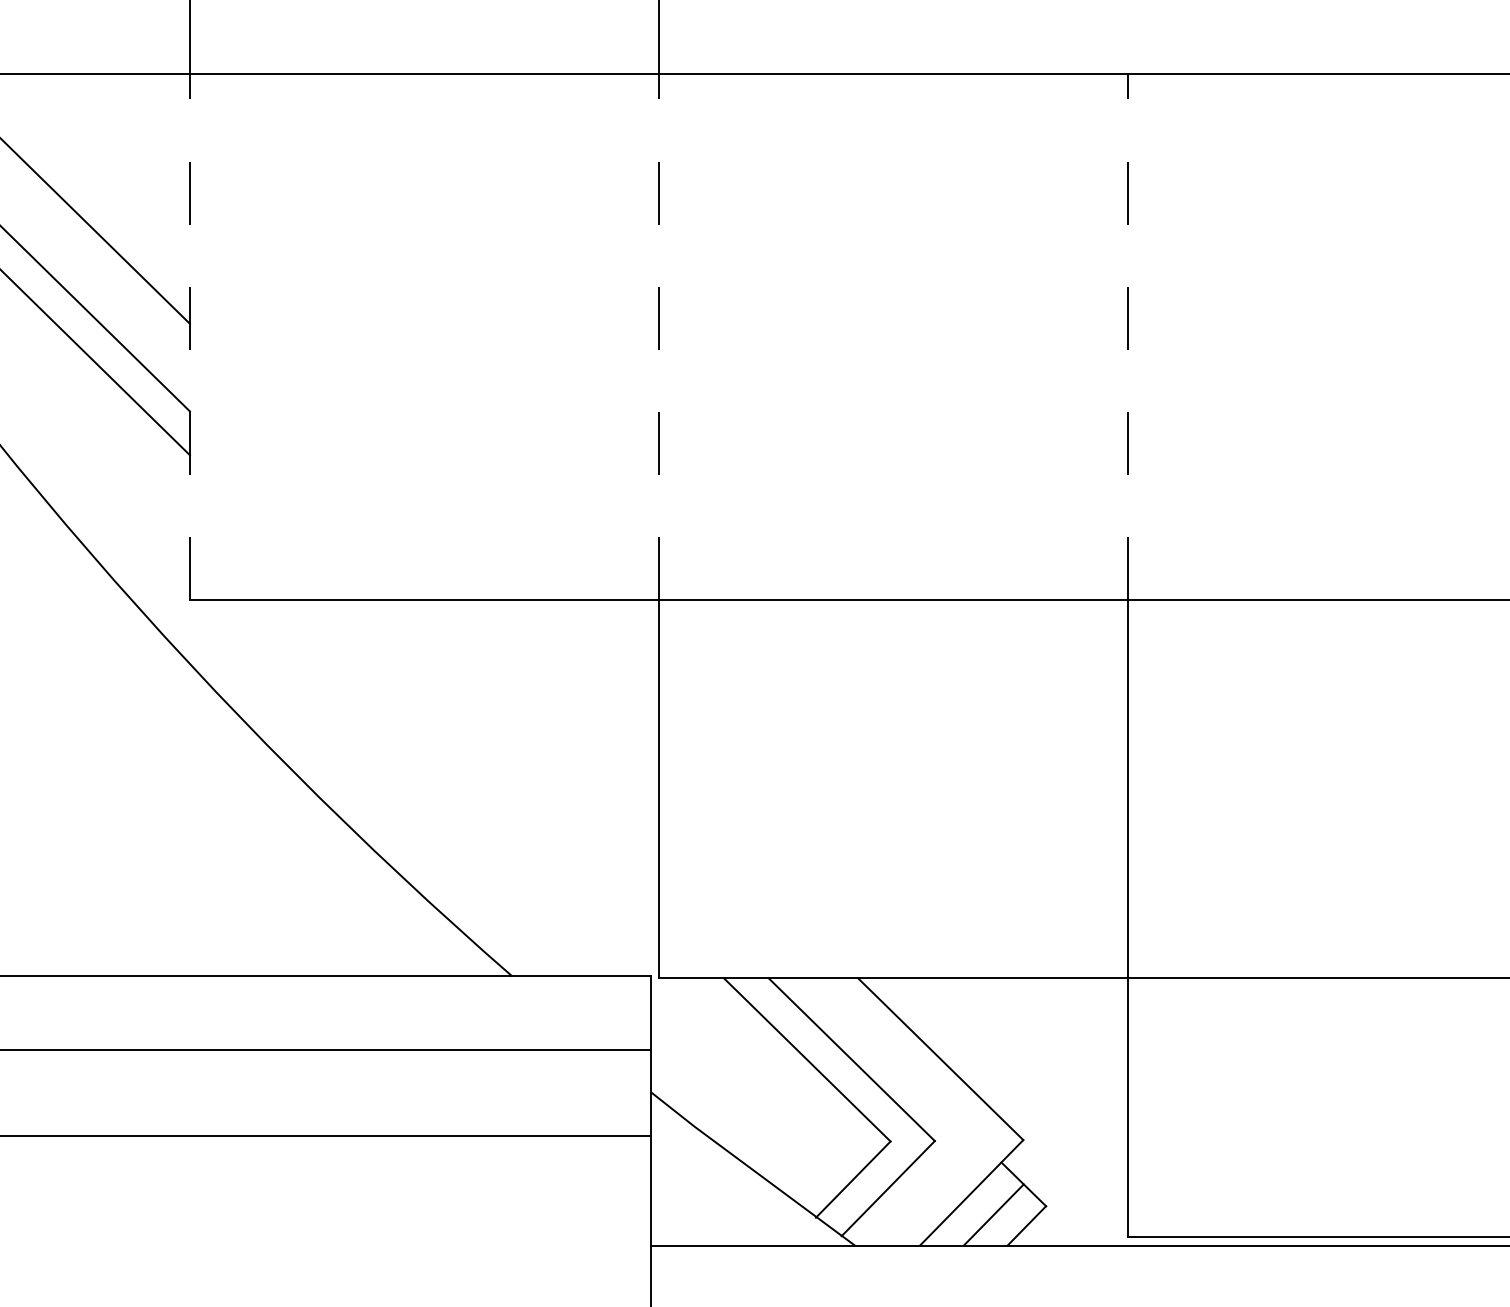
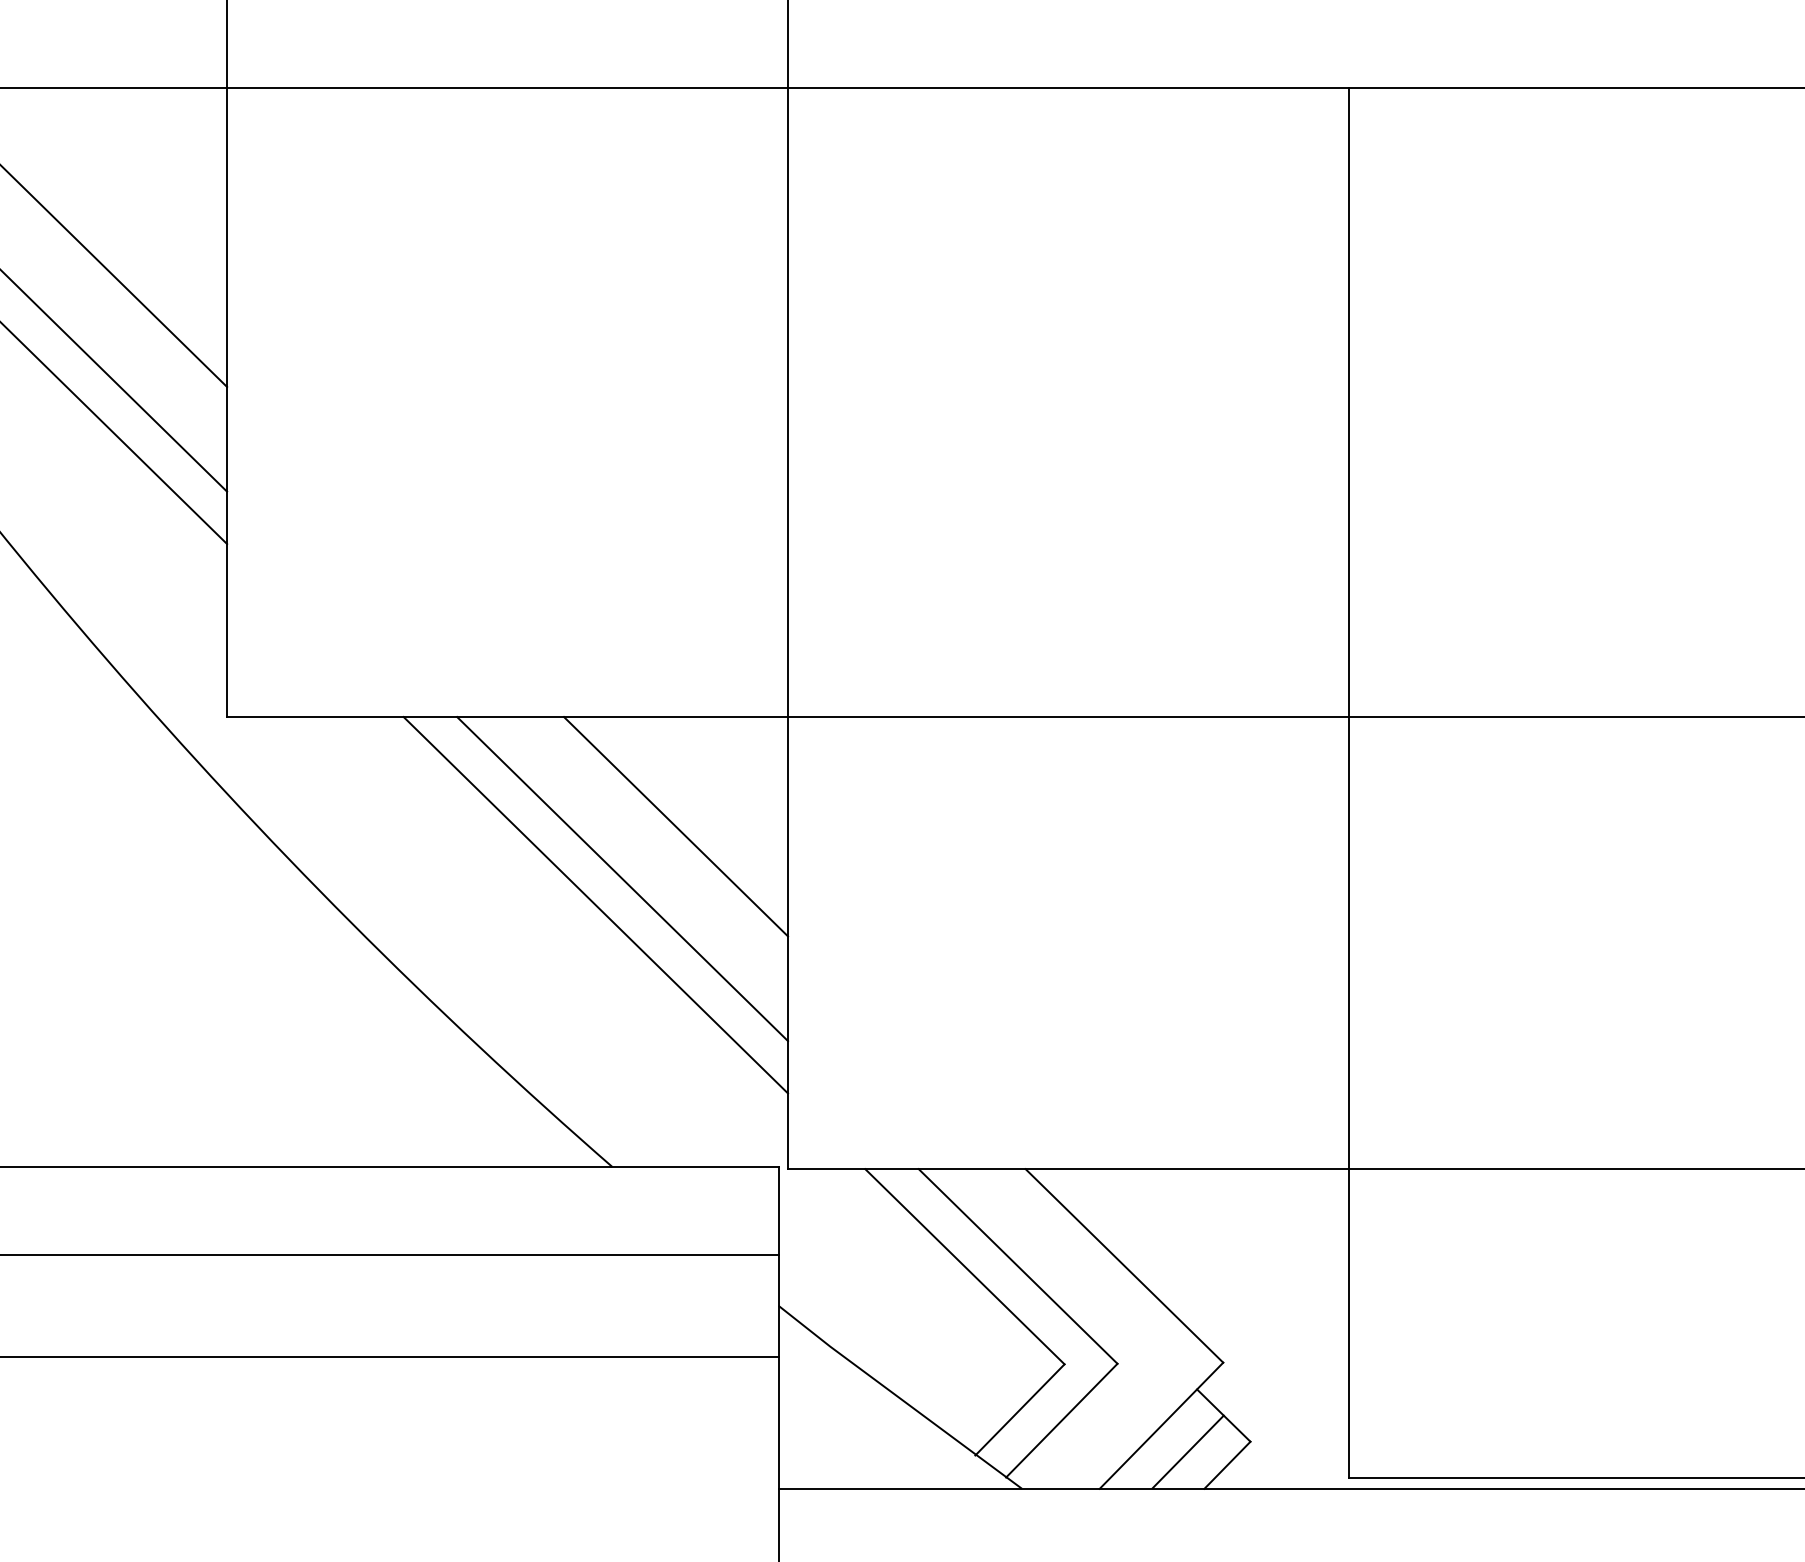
line: (190, 336) -> (227, 402), dashed -> solid
line: (659, 336) -> (788, 402), dashed -> solid
line: (1128, 336) -> (1348, 402), dashed -> solid
line: (565, 691) -> (675, 826), added
line: (520, 735) -> (622, 879), added
line: (498, 756) -> (595, 904), added

